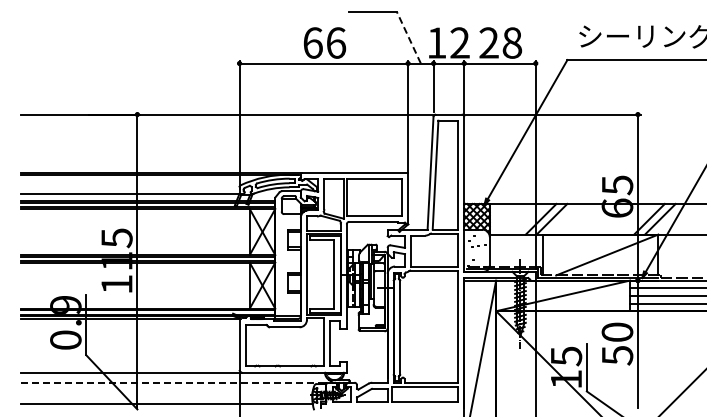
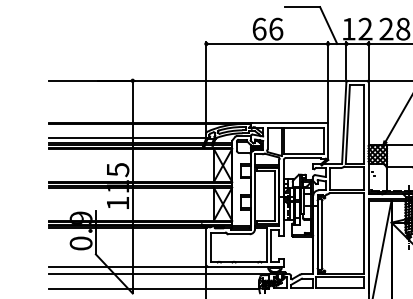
line: (408, 37) -> (328, 25), dashed -> solid
line: (174, 382) -> (159, 274), dashed -> solid

